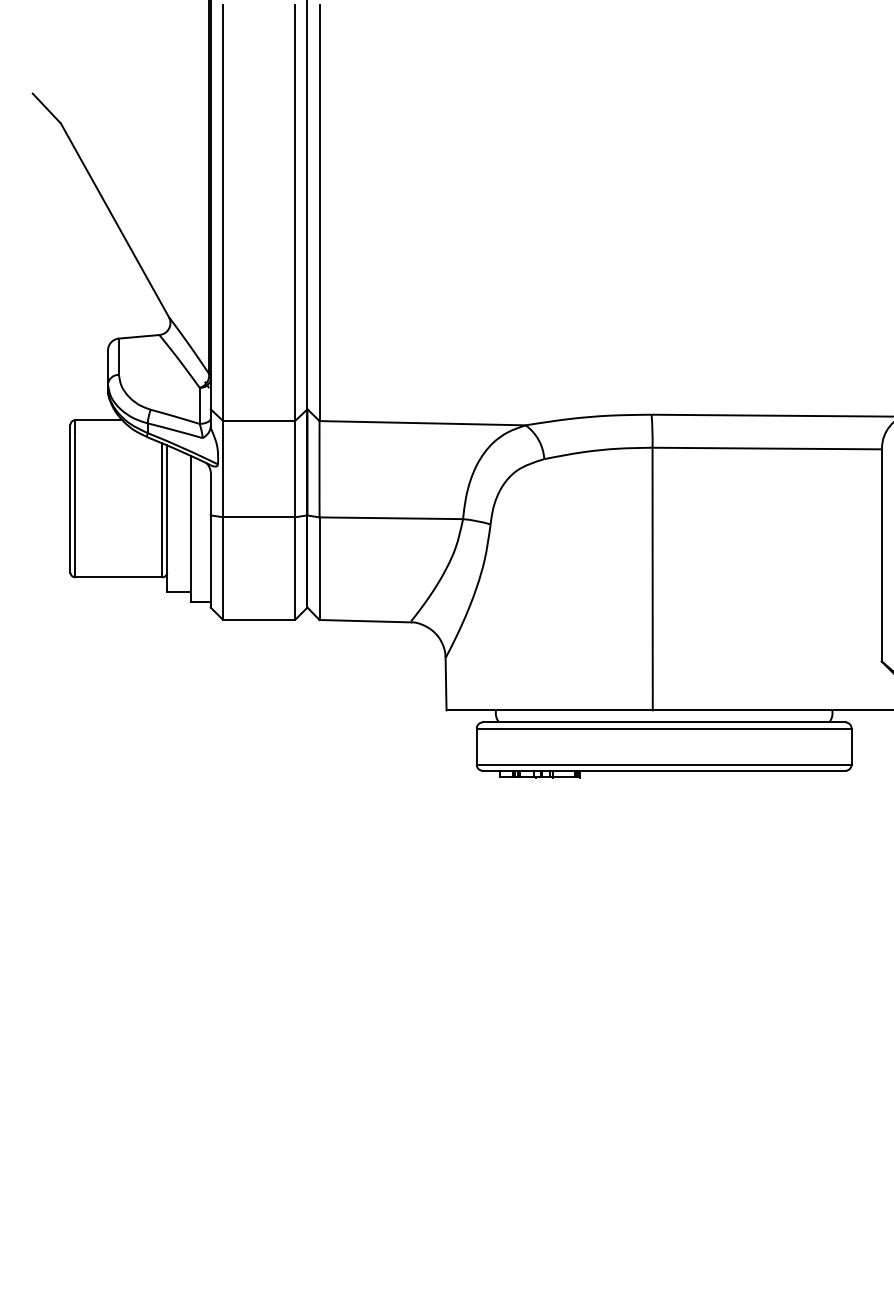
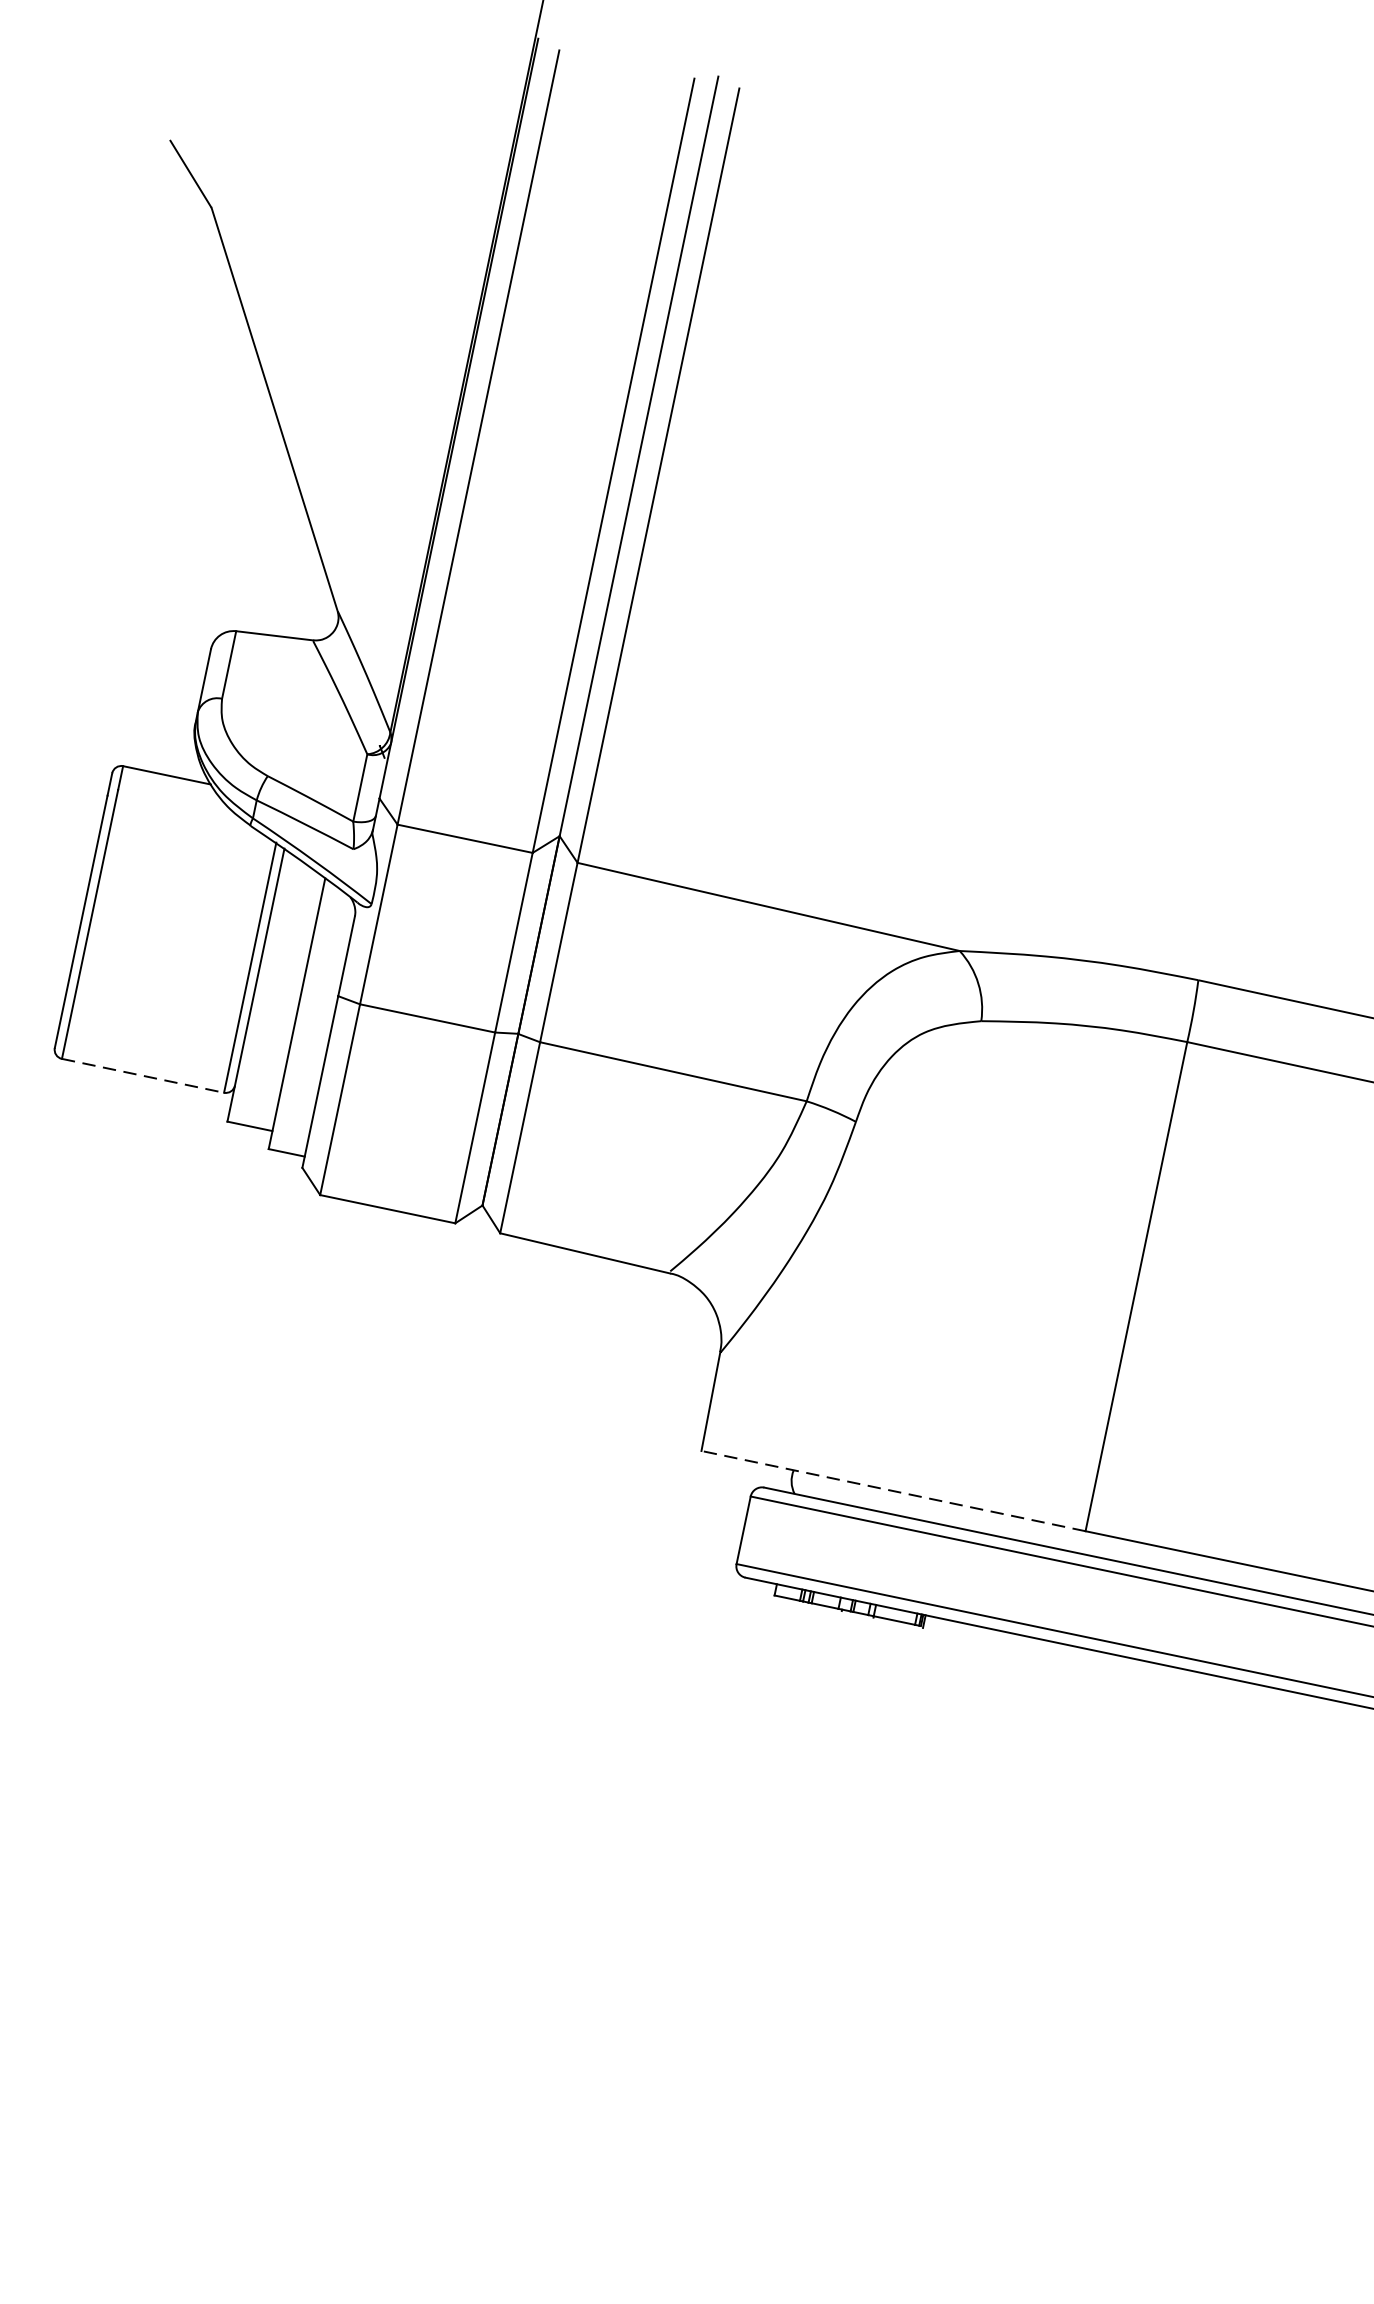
line: (118, 577) -> (142, 1075), solid -> dashed
line: (549, 710) -> (893, 1491), solid -> dashed

